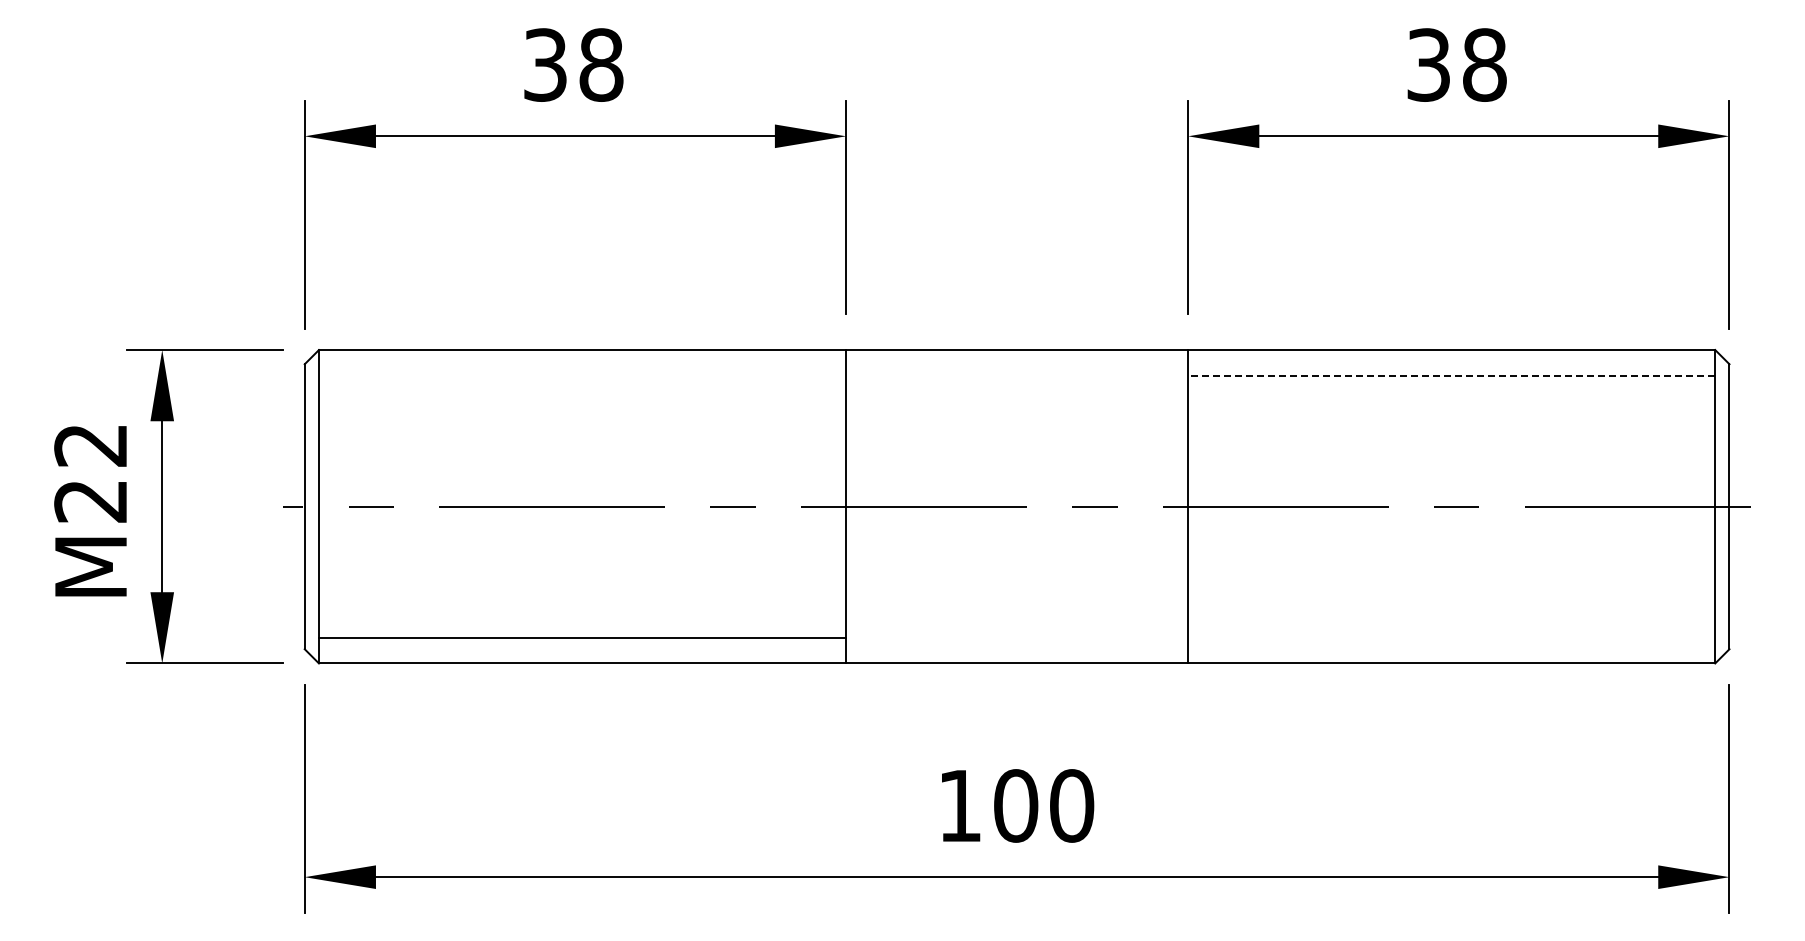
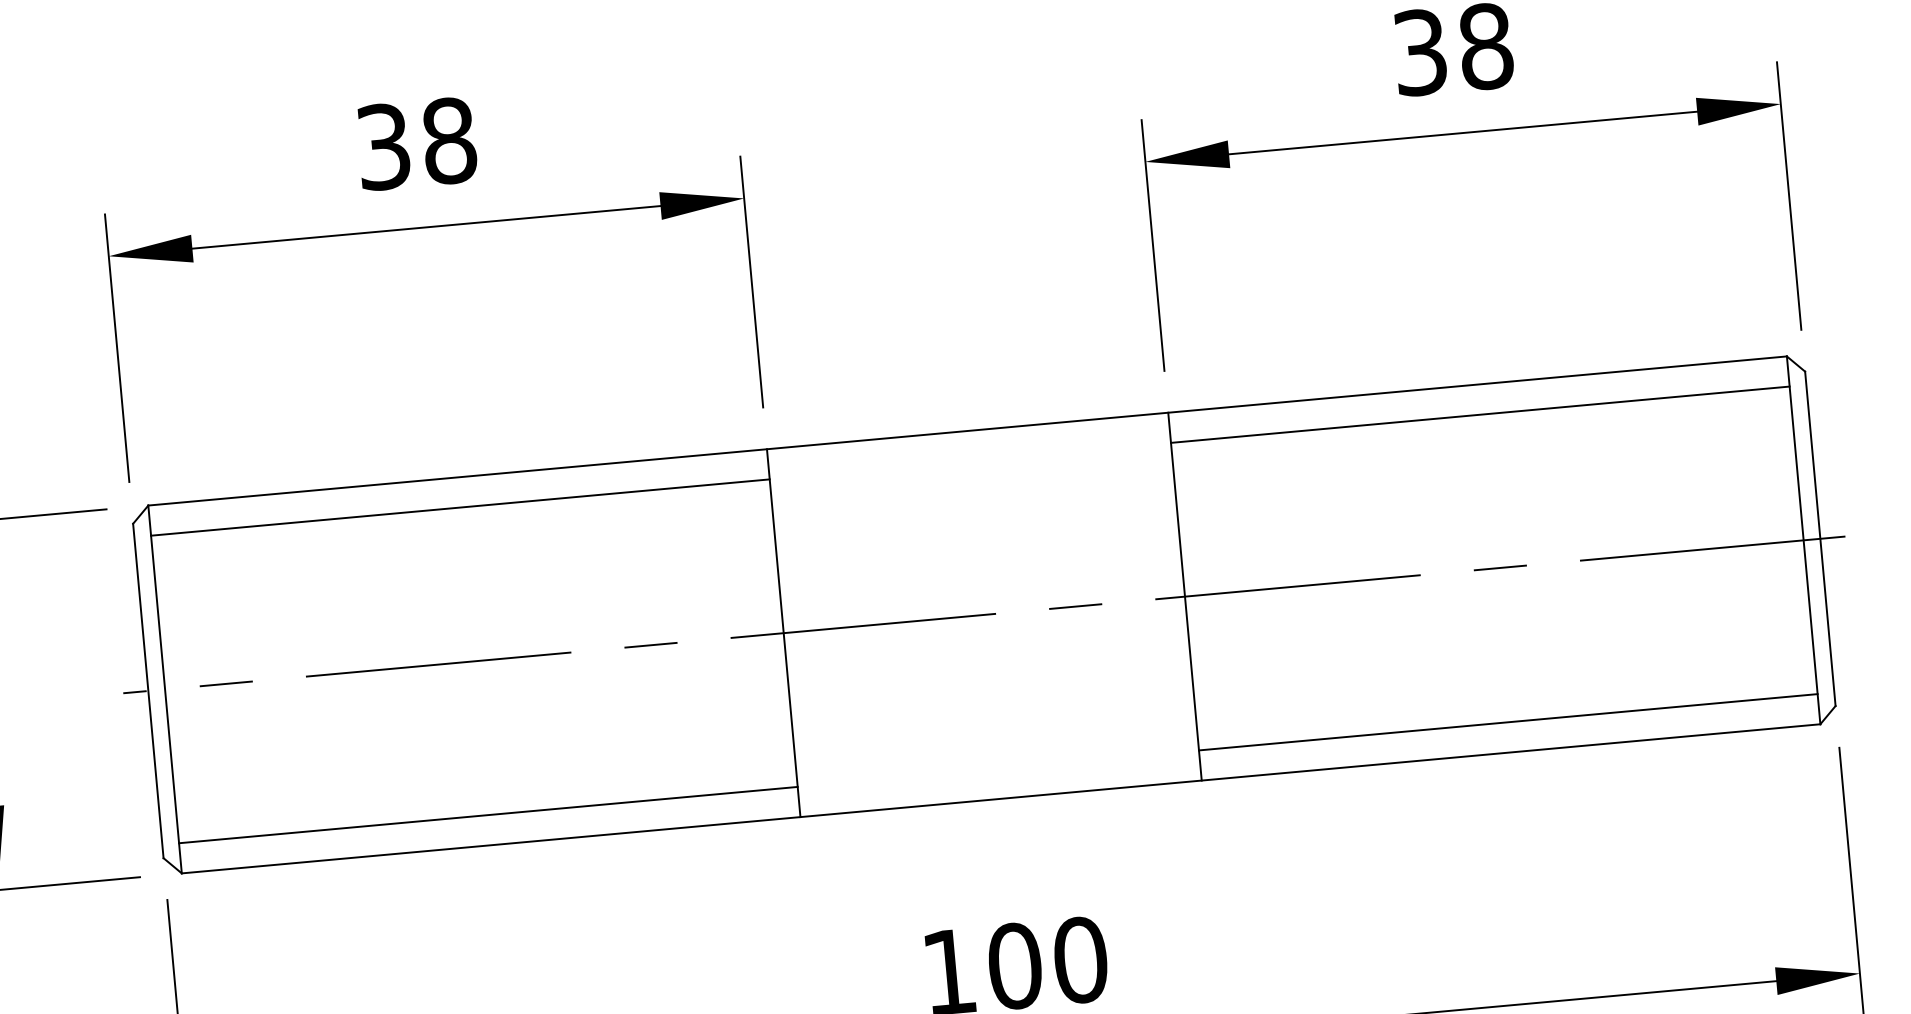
line: (582, 375) -> (460, 507), added
line: (1451, 375) -> (1480, 414), dashed -> solid
line: (1451, 637) -> (1508, 721), added

